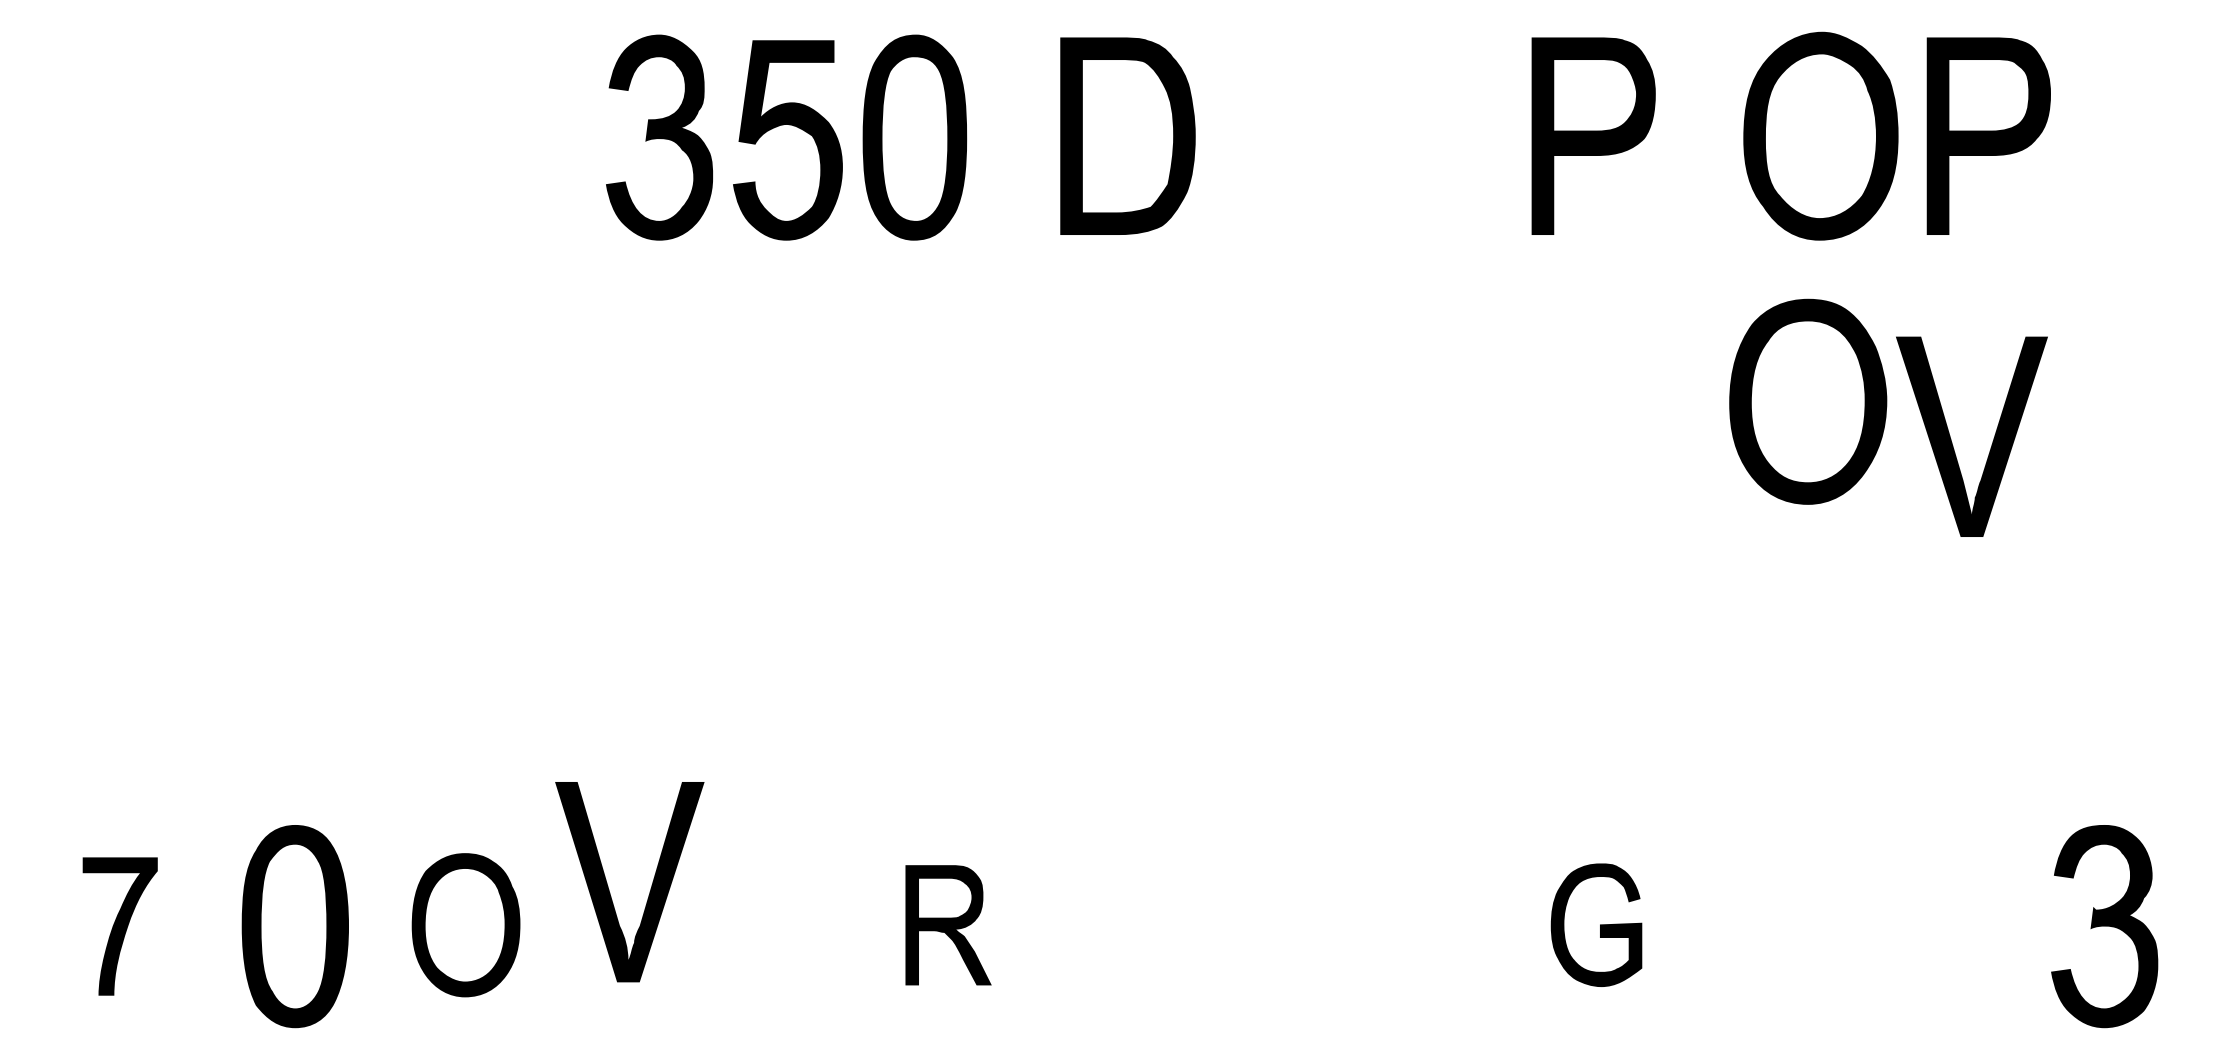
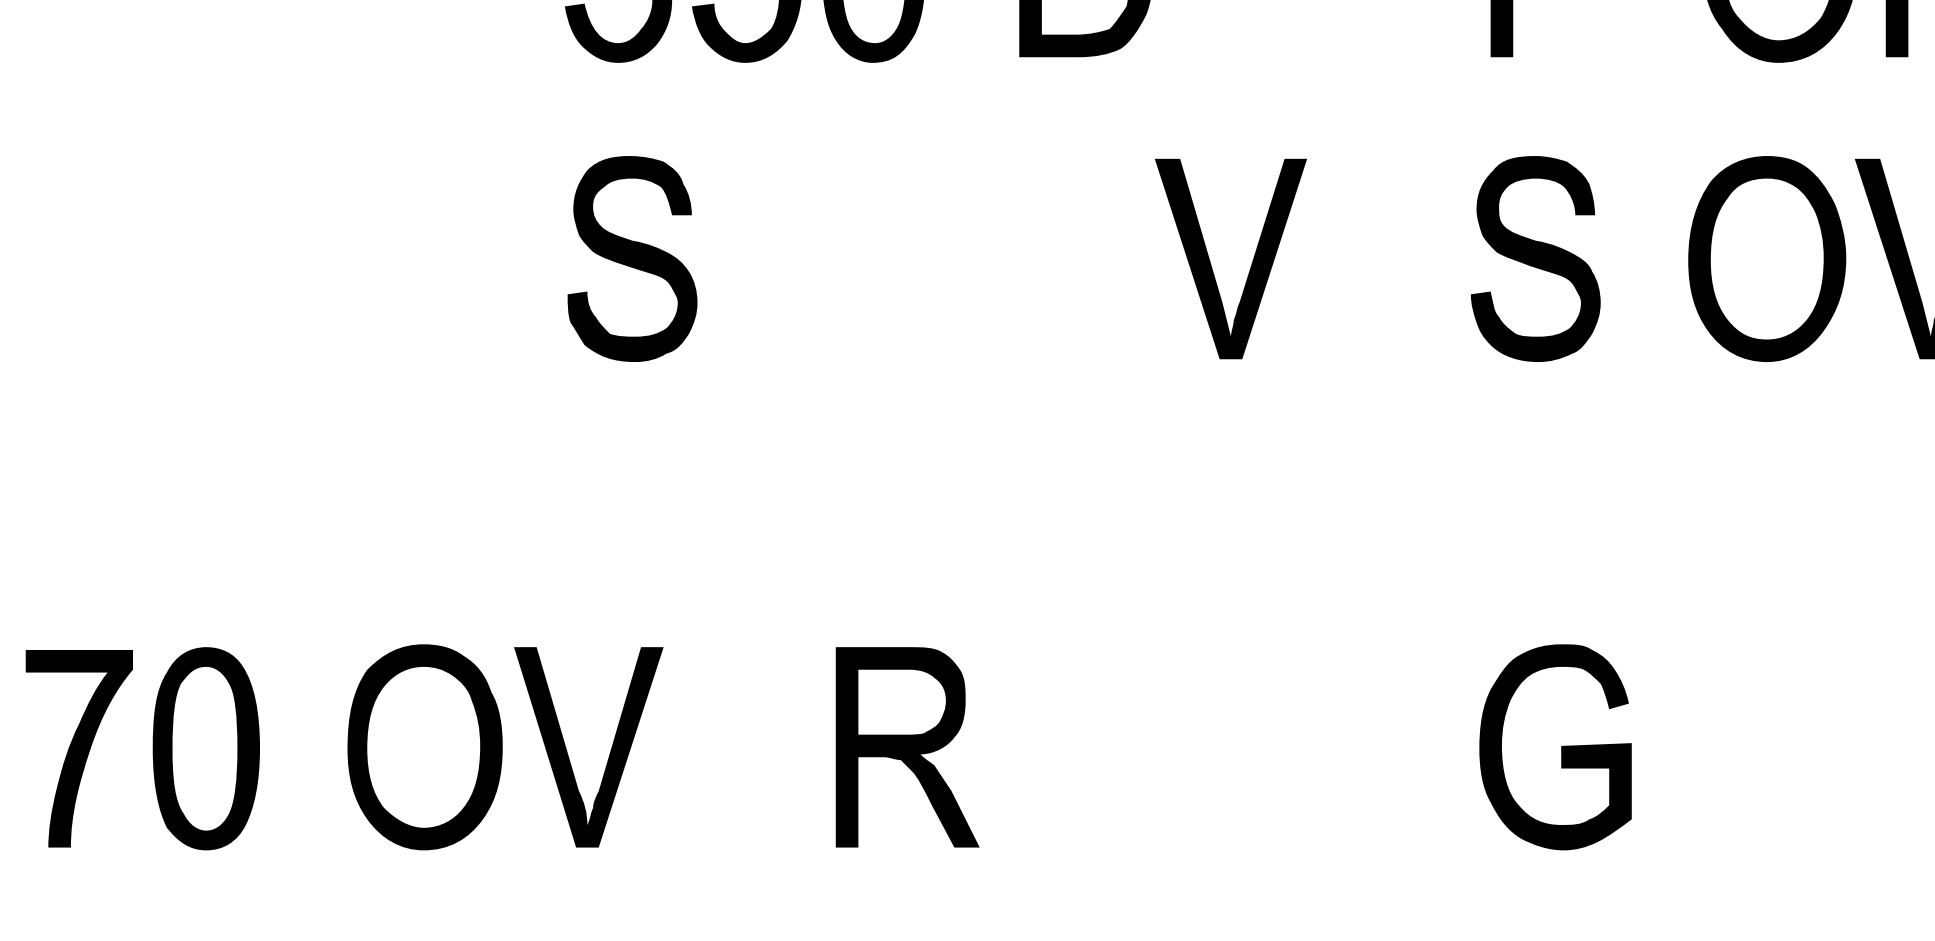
part: (1808, 401) -> (1767, 258), moved
fill: (673, 436) -> (632, 258), added
fill: (1271, 436) -> (1230, 258), added
fill: (1576, 436) -> (1535, 258), added
part: (609, 889) -> (568, 754), moved
part: (465, 925) -> (424, 747), size x1.43
part: (948, 925) -> (907, 747), size x1.67
part: (1596, 925) -> (1555, 747), size x1.67
part: (119, 926) -> (78, 748), size x1.43
part: (294, 926) -> (205, 748), moved

